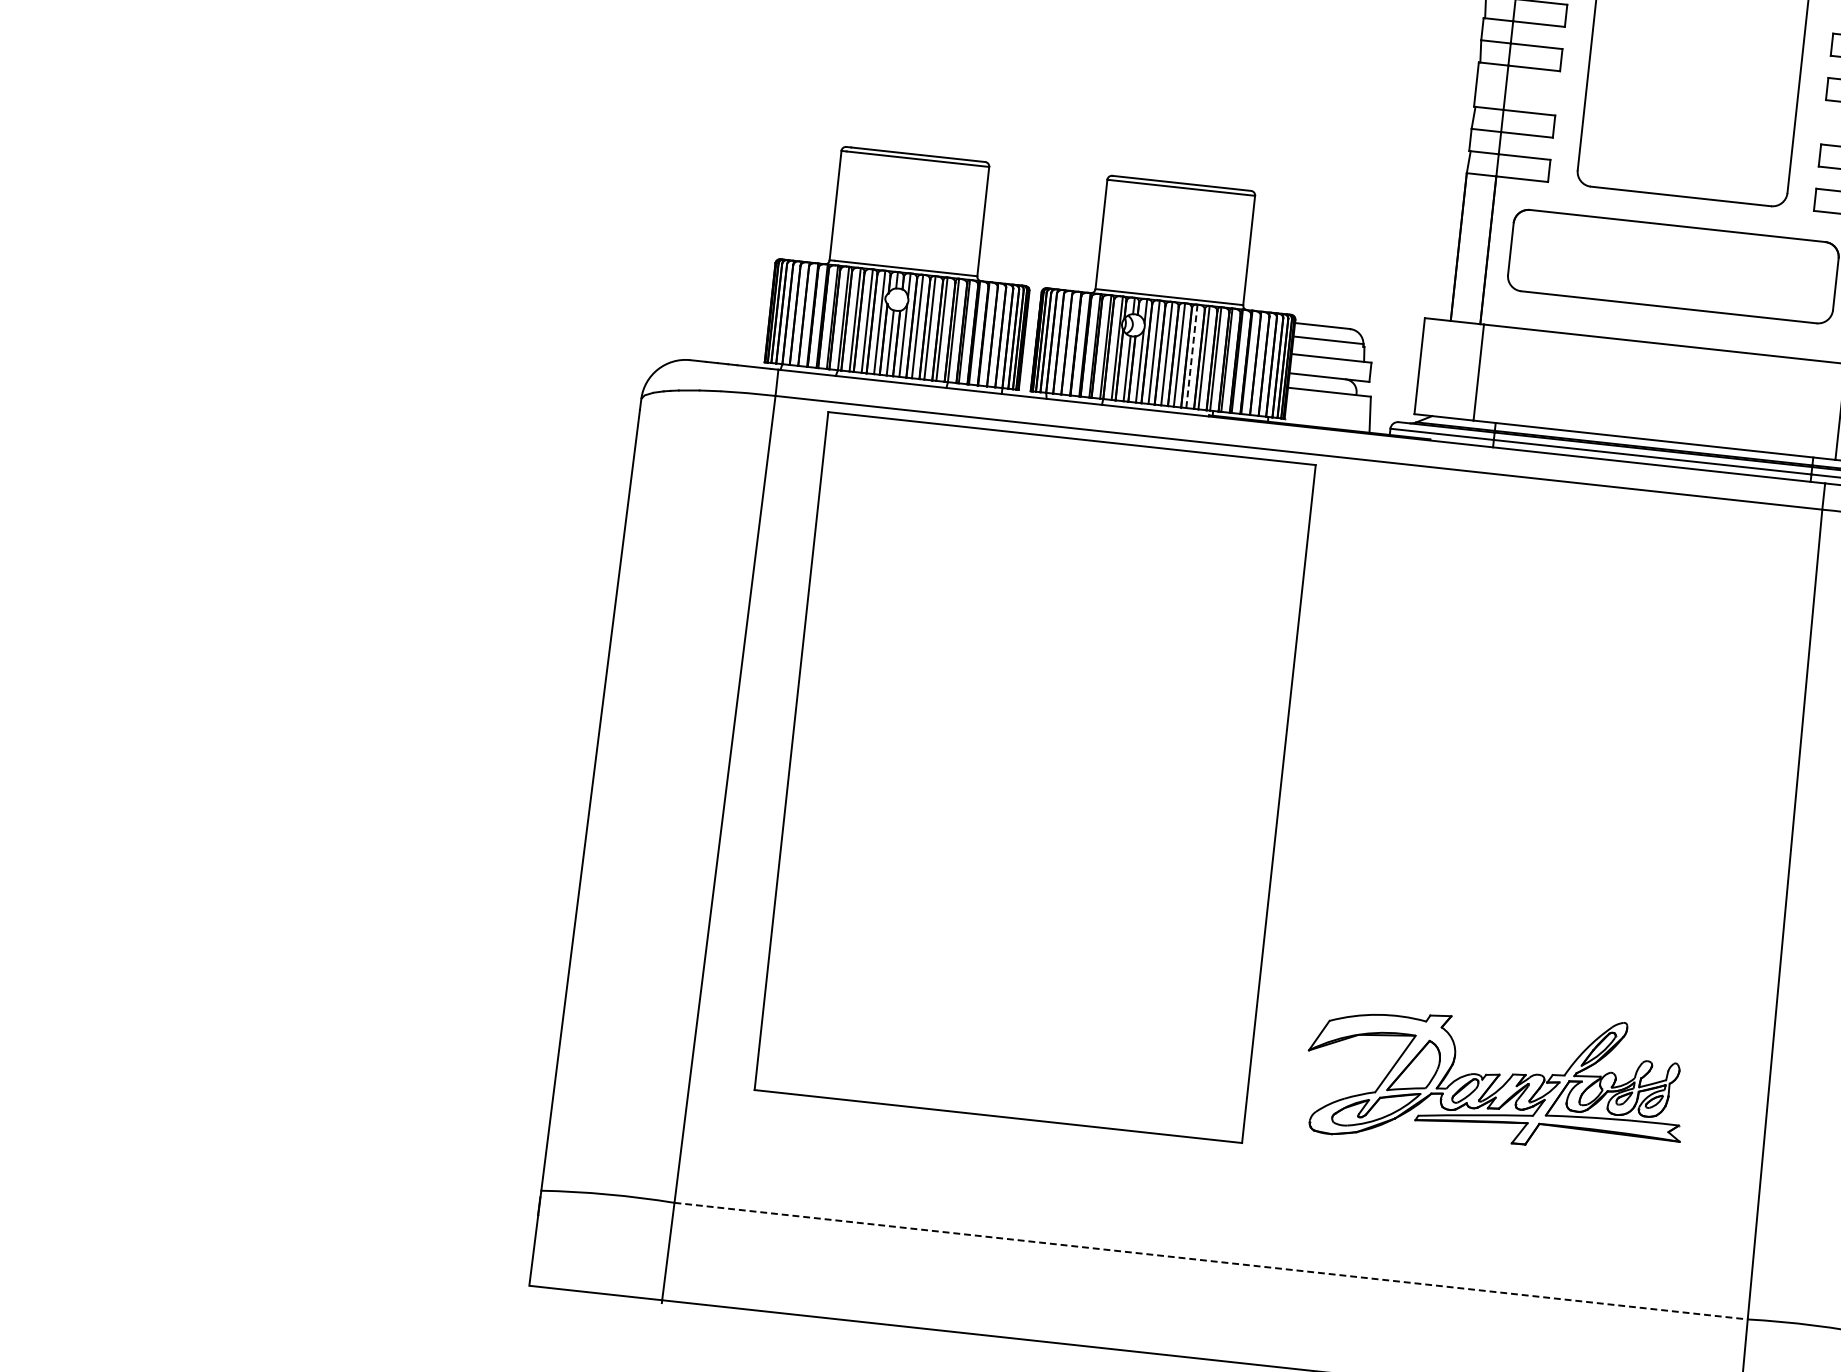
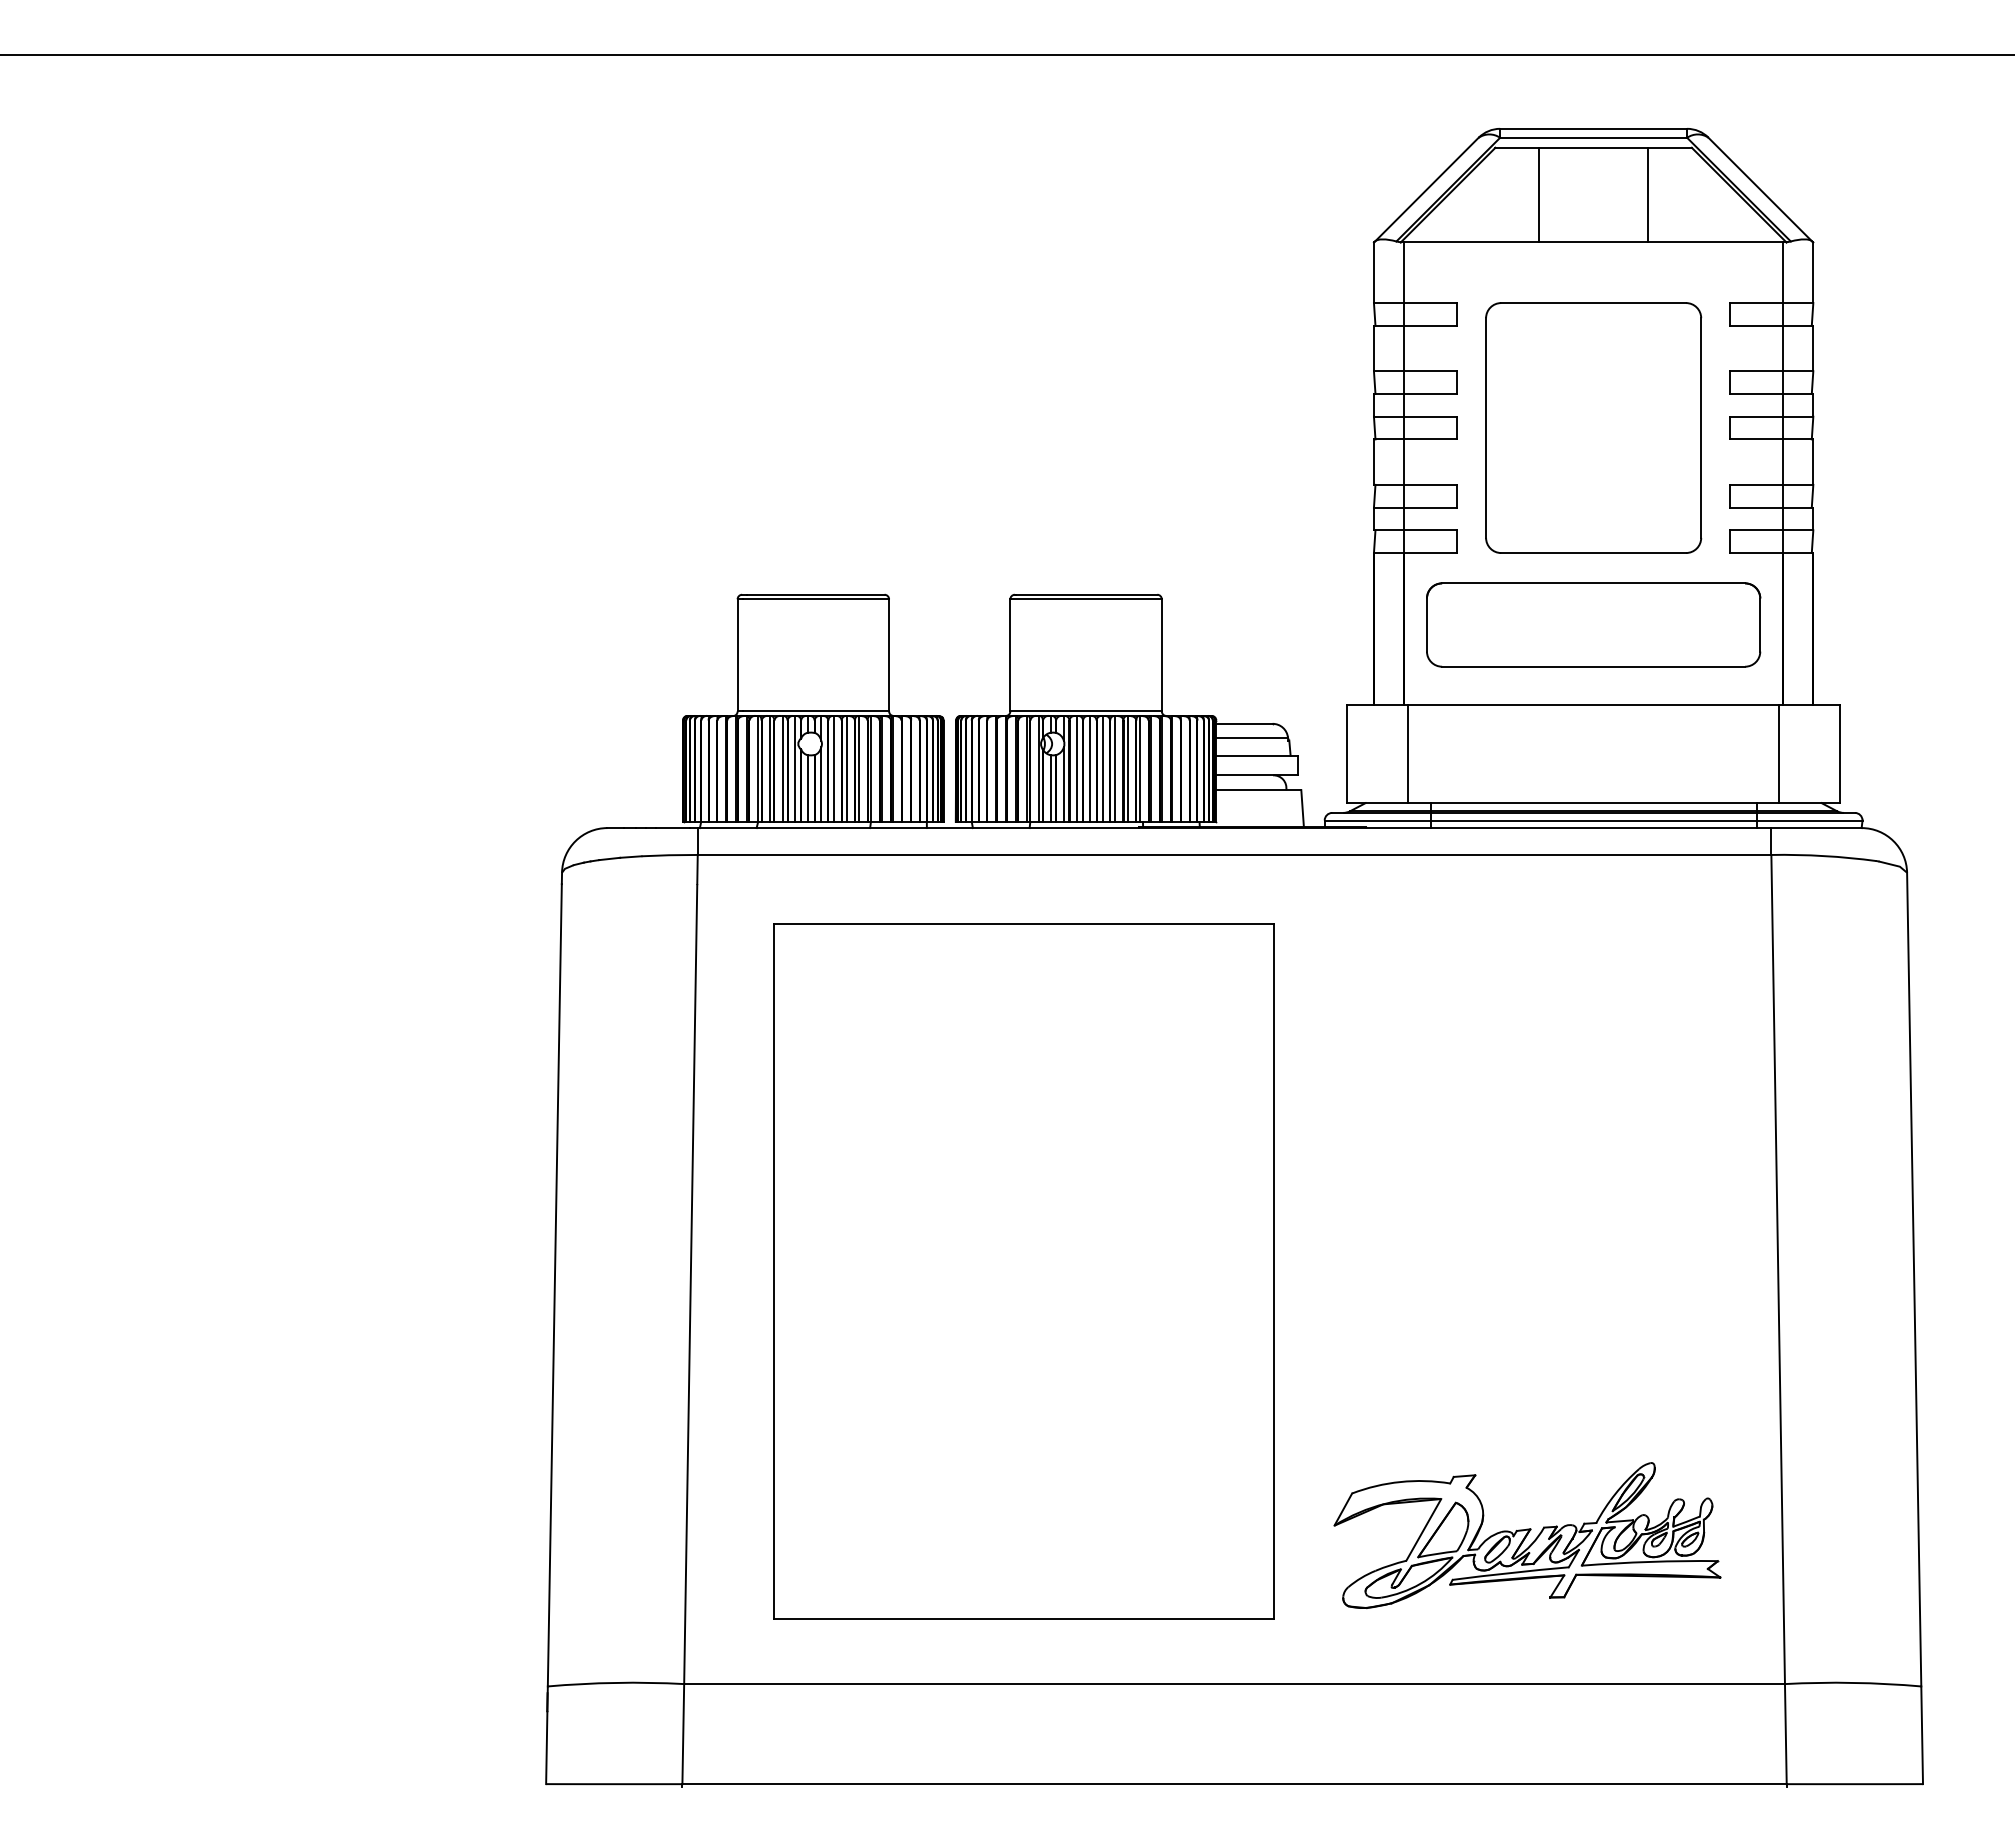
line: (1191, 356) -> (1115, 769), dashed -> solid
part: (1034, 777) -> (1023, 1271), moved
part: (1496, 1080) -> (1527, 1535), moved
line: (1211, 1261) -> (1235, 1684), dashed -> solid

